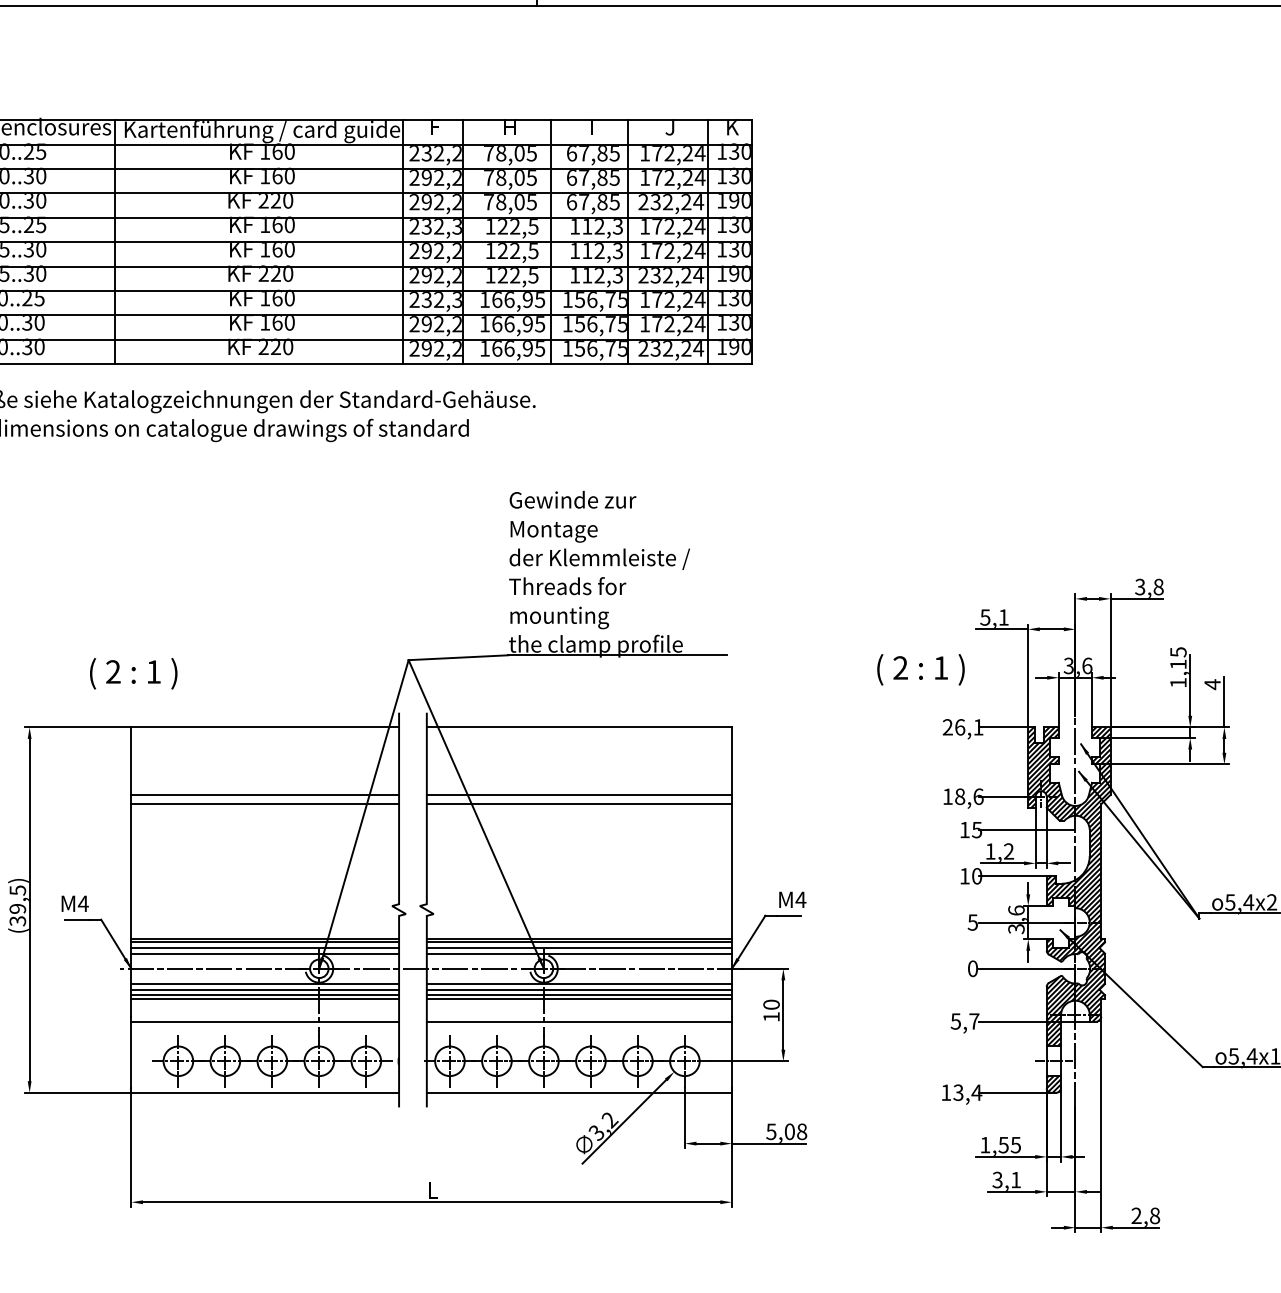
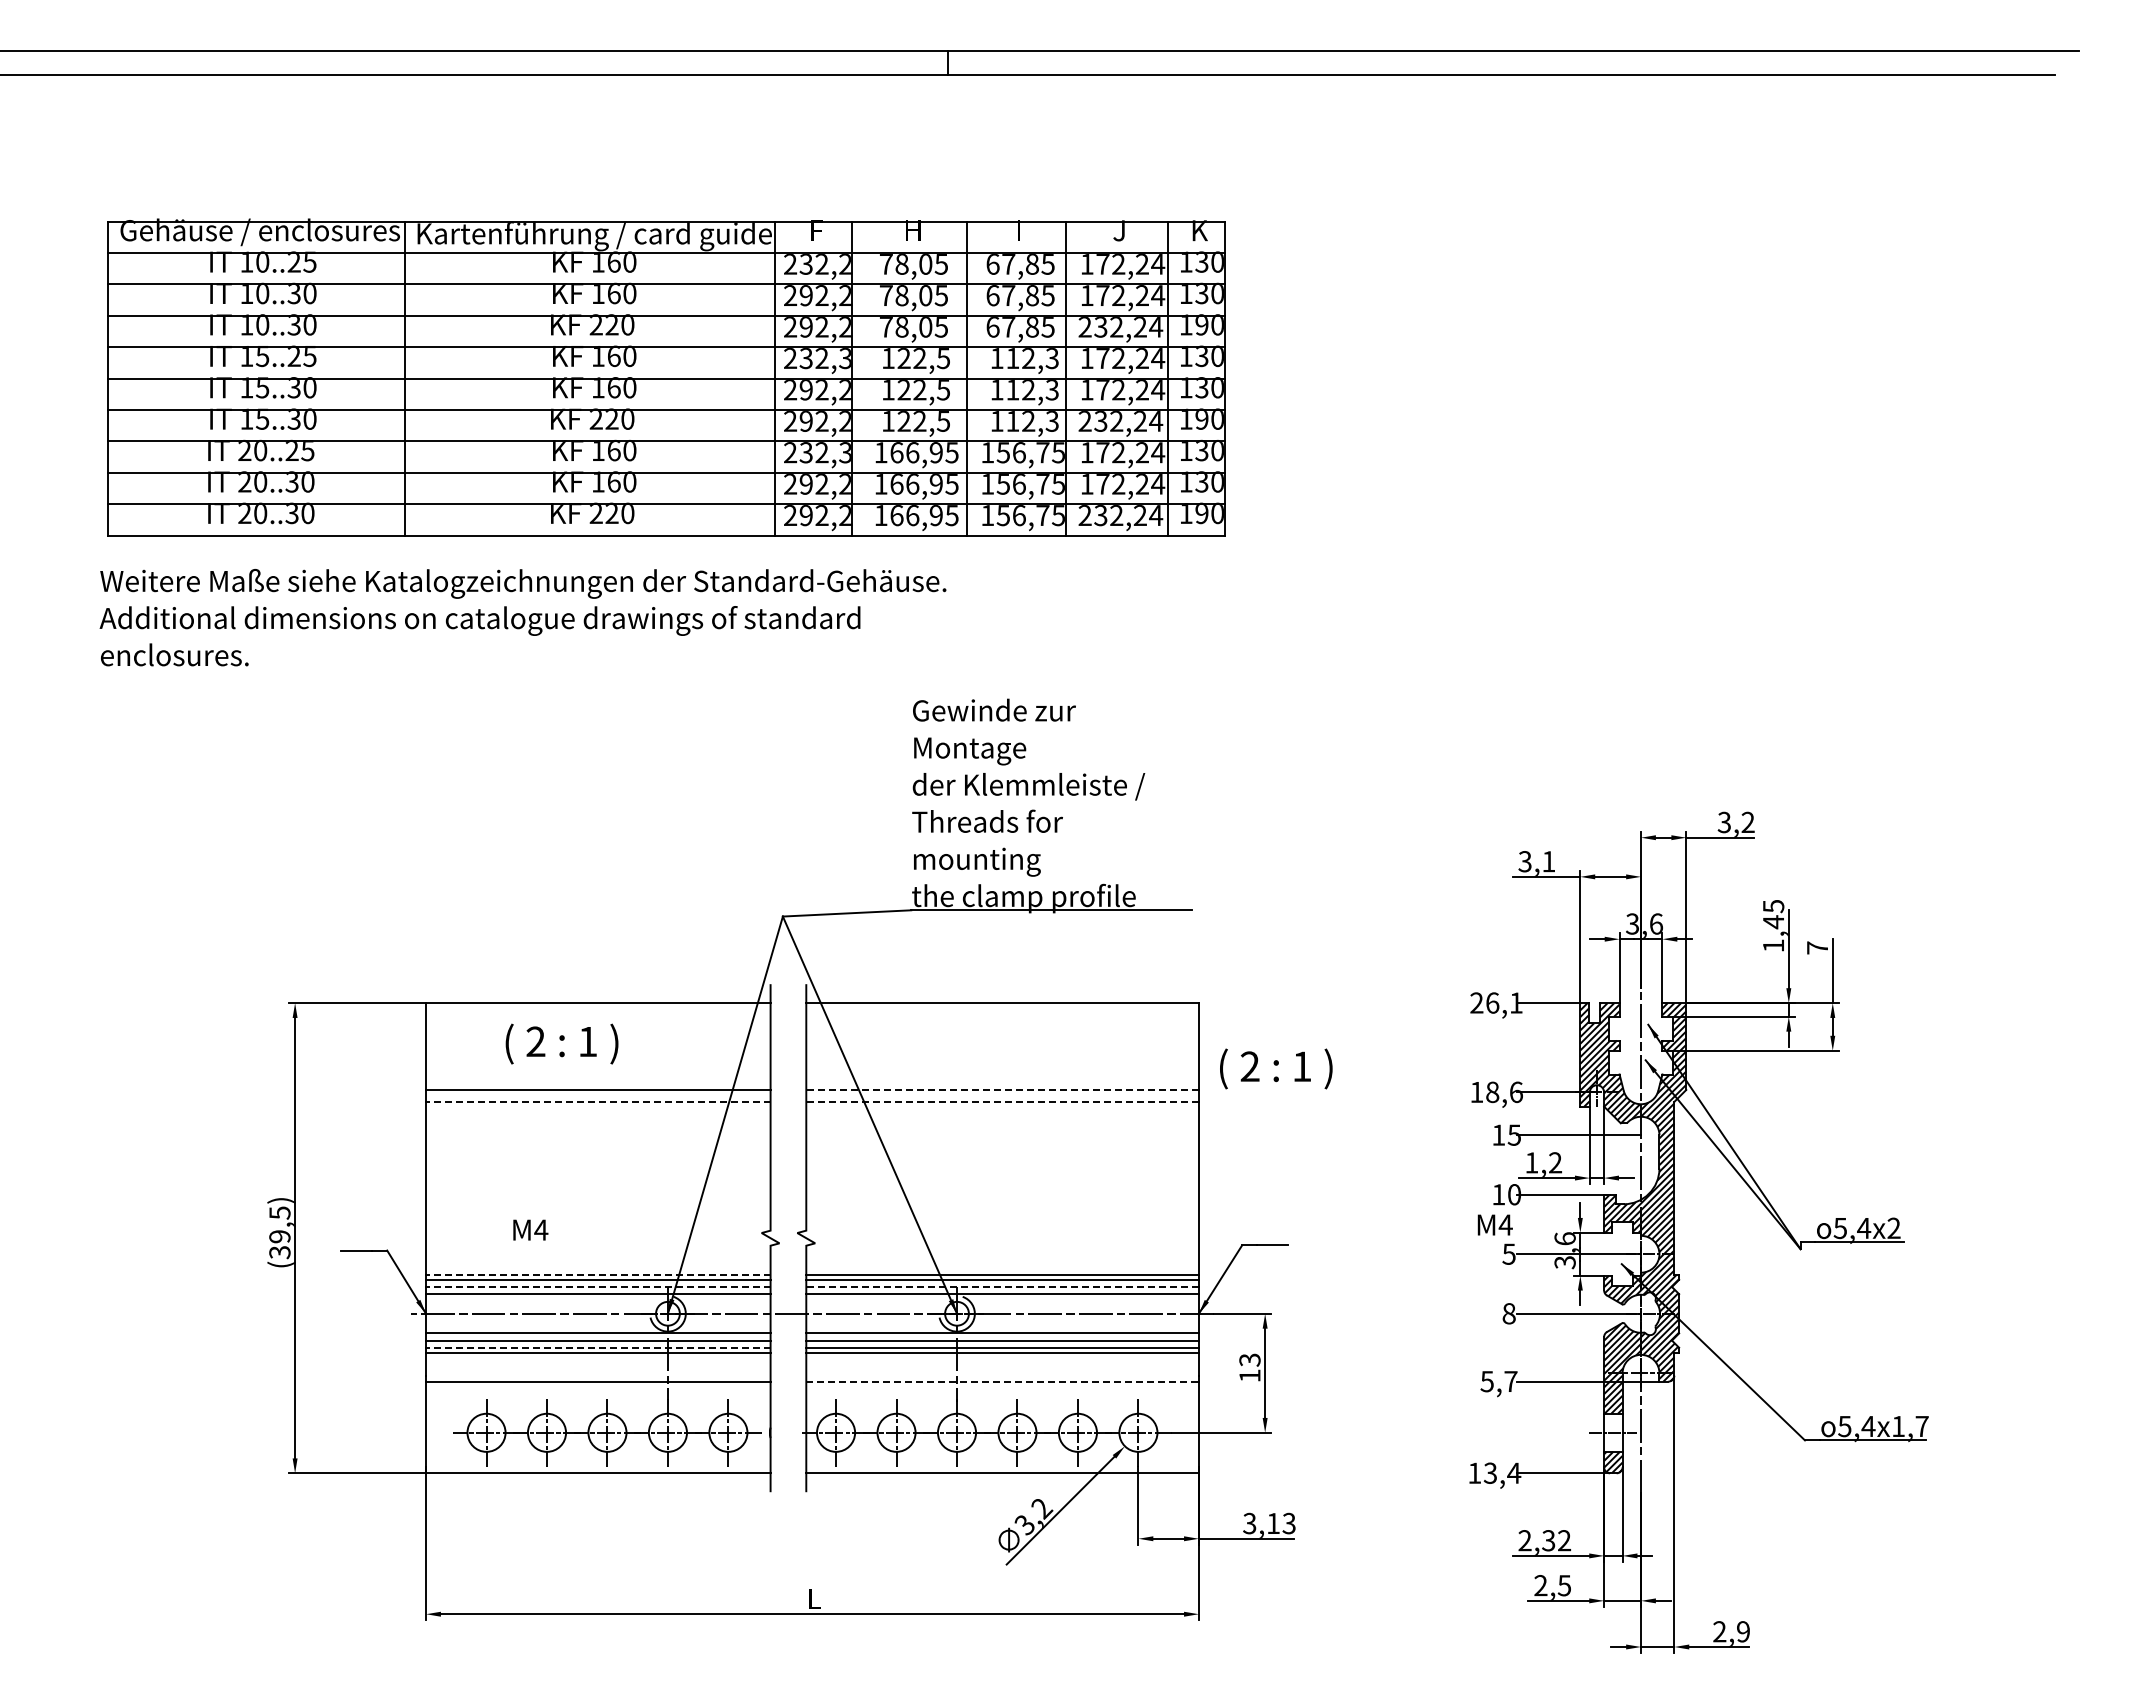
text: (1158, 587) -> (1747, 822), 3,8 -> 3,2
text: (985, 617) -> (1525, 861), 5,1 -> 3,1
text: (1178, 664) -> (1773, 922), 1,15 -> 1,45
text: (921, 669) -> (1276, 1068), moved
text: (133, 673) -> (561, 1043), moved
text: (1212, 684) -> (1817, 948), 4 -> 7
line: (579, 794) -> (1002, 1089), solid -> dashed
line: (264, 803) -> (597, 1101), solid -> dashed
line: (579, 803) -> (1002, 1101), solid -> dashed
text: (792, 899) -> (1494, 1224), moved
text: (75, 903) -> (530, 1229), moved
line: (264, 938) -> (597, 1274), solid -> dashed
line: (264, 947) -> (597, 1286), solid -> dashed
line: (579, 947) -> (1002, 1286), solid -> dashed
text: (972, 968) -> (1508, 1313), 0 -> 8
line: (264, 995) -> (597, 1347), solid -> dashed
text: (771, 1004) -> (1249, 1359), 10 -> 13
line: (580, 1021) -> (1003, 1381), solid -> dashed
text: (786, 1131) -> (1269, 1523), 5,08 -> 3,13
text: (1000, 1144) -> (1544, 1540), 1,55 -> 2,32
text: (1006, 1179) -> (1552, 1585), 3,1 -> 2,5
text: (1155, 1215) -> (1743, 1631), 2,8 -> 2,9

